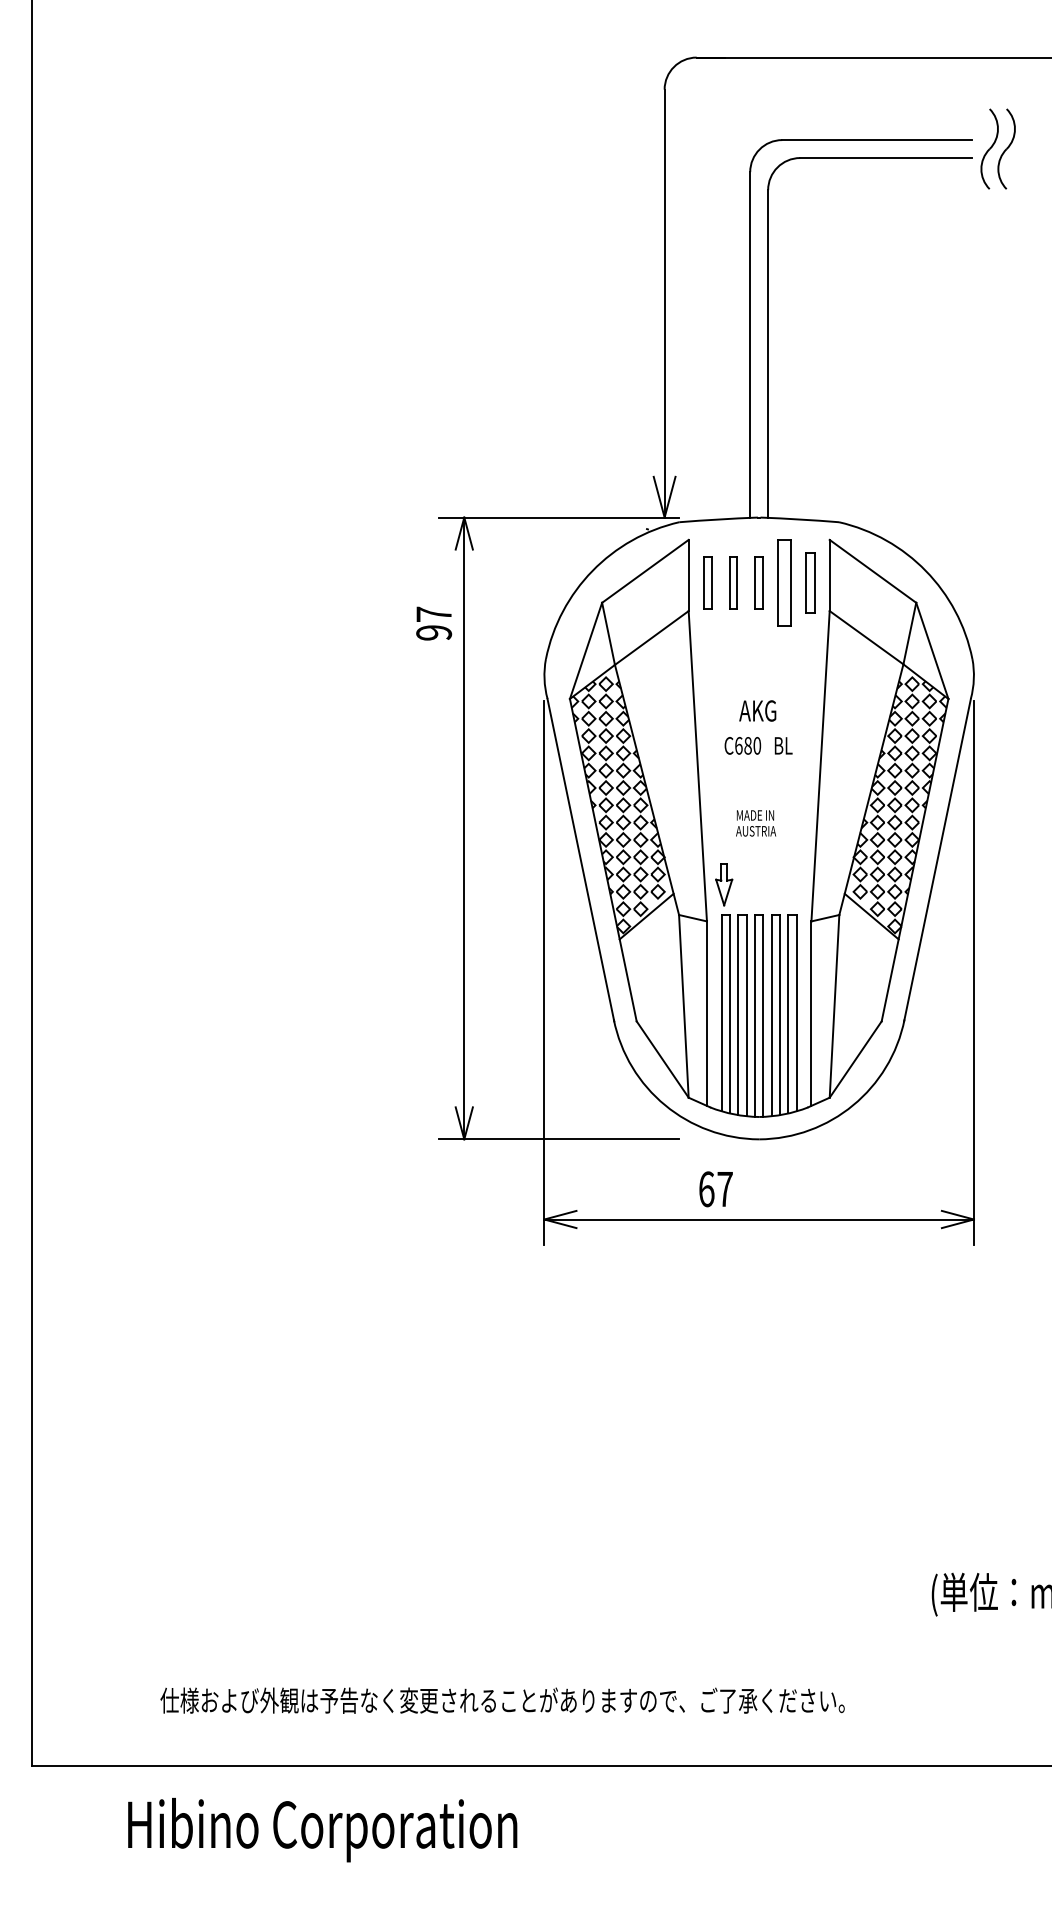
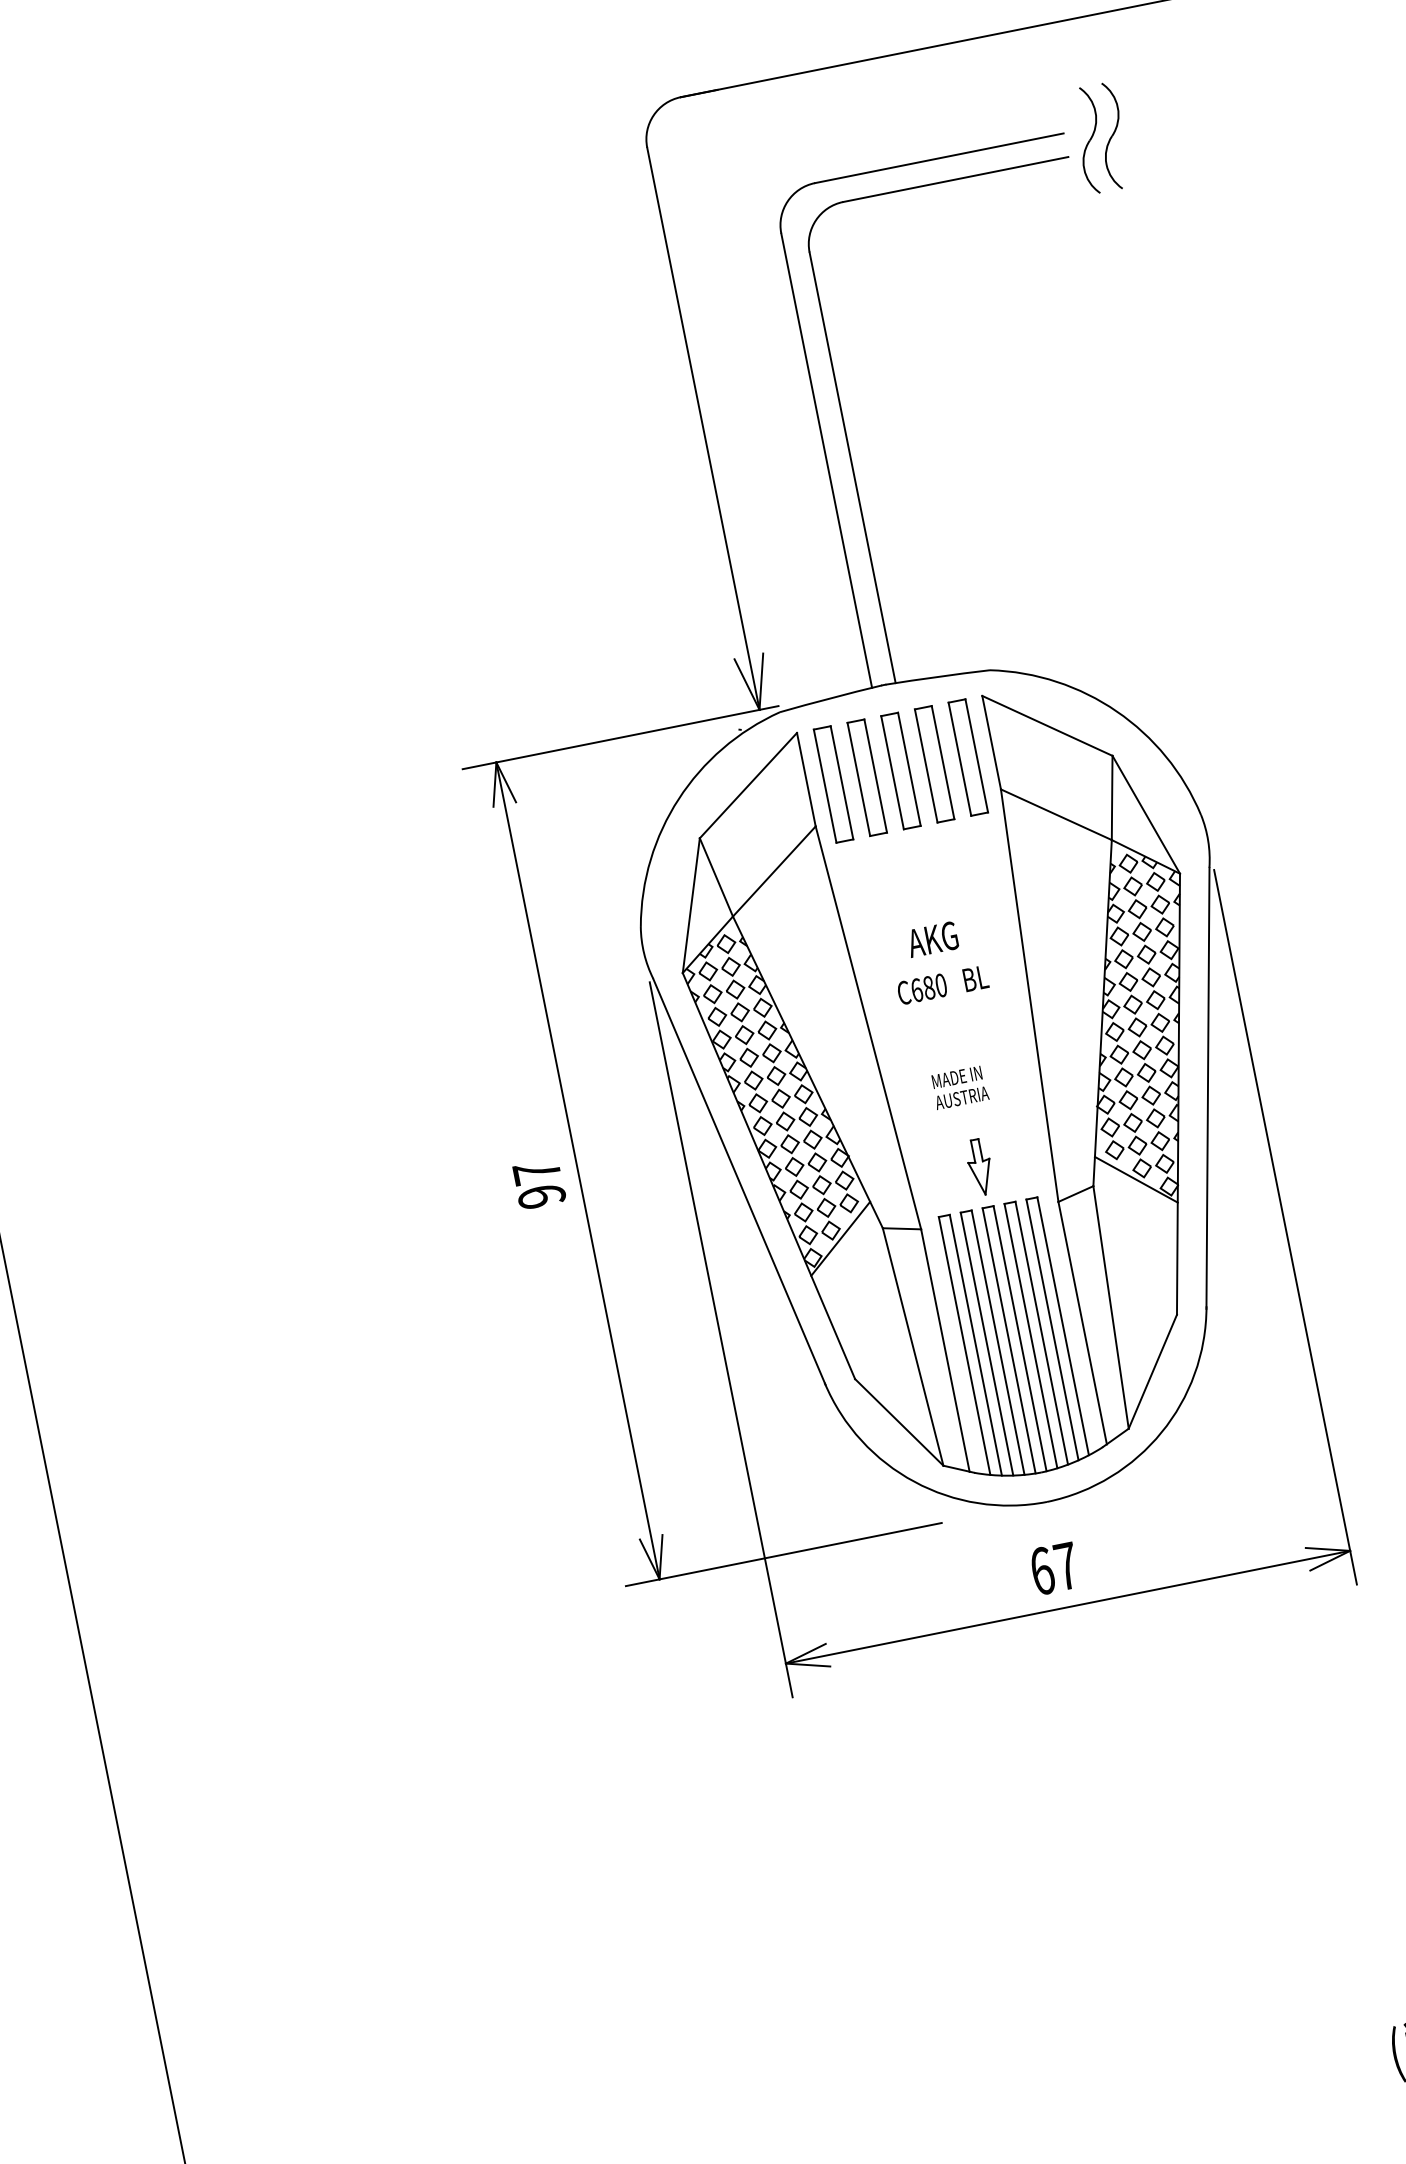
part: (707, 582) -> (832, 783), size x1.67
part: (733, 582) -> (867, 777), size x1.67
part: (759, 582) -> (901, 770), size x1.67
part: (810, 582) -> (968, 756), size x1.43
text: (434, 623) -> (539, 1184), moved
part: (724, 884) -> (980, 1167), moved
text: (715, 1189) -> (1054, 1569), moved

